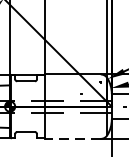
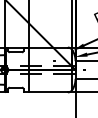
line: (71, 139) -> (47, 92), dashed -> solid

